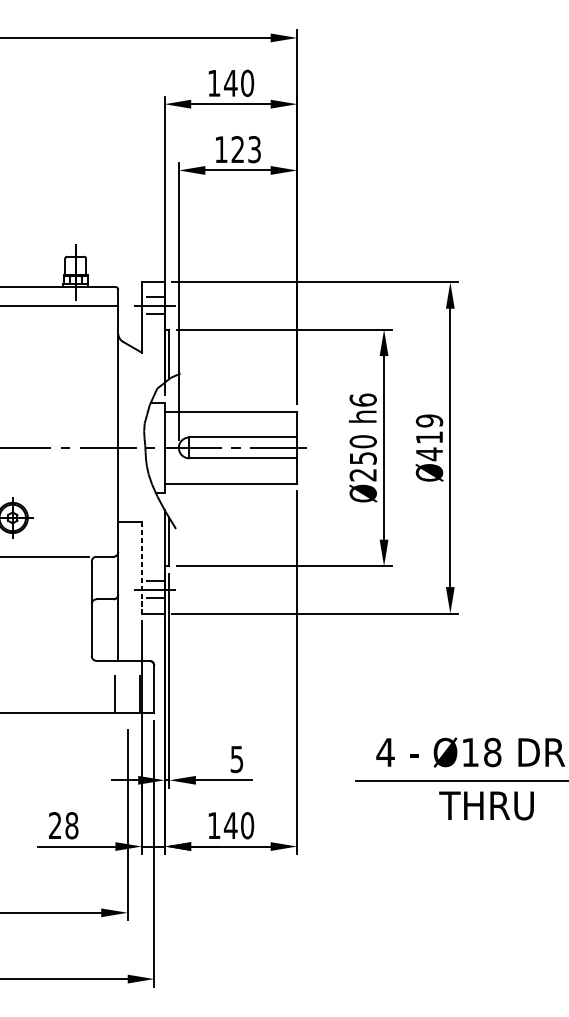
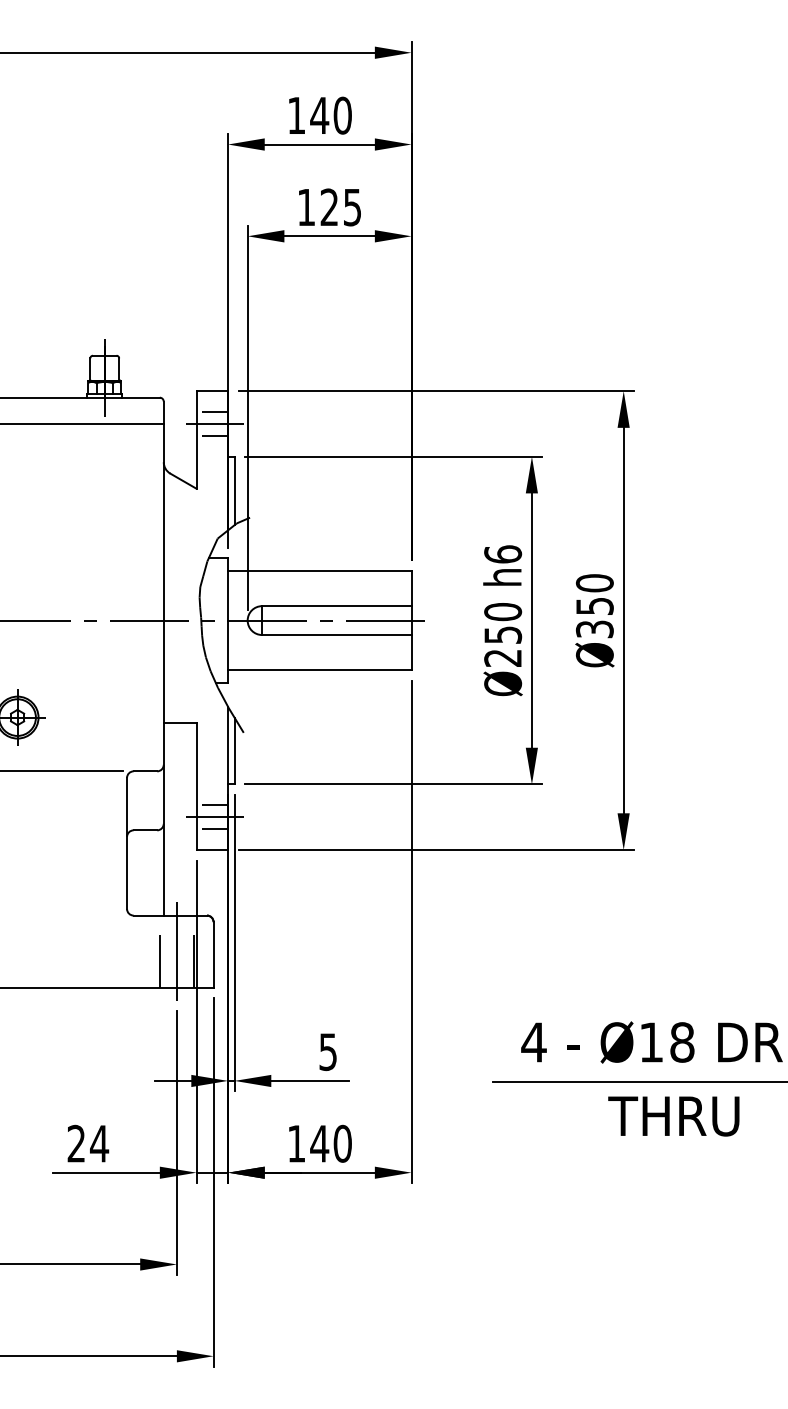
text: (254, 148) -> (352, 206), 123 -> 125
text: (429, 437) -> (594, 606), Ø419 -> Ø350
line: (141, 568) -> (196, 787), dashed -> solid
line: (127, 686) -> (176, 951), added
text: (71, 825) -> (99, 1143), 28 -> 24

